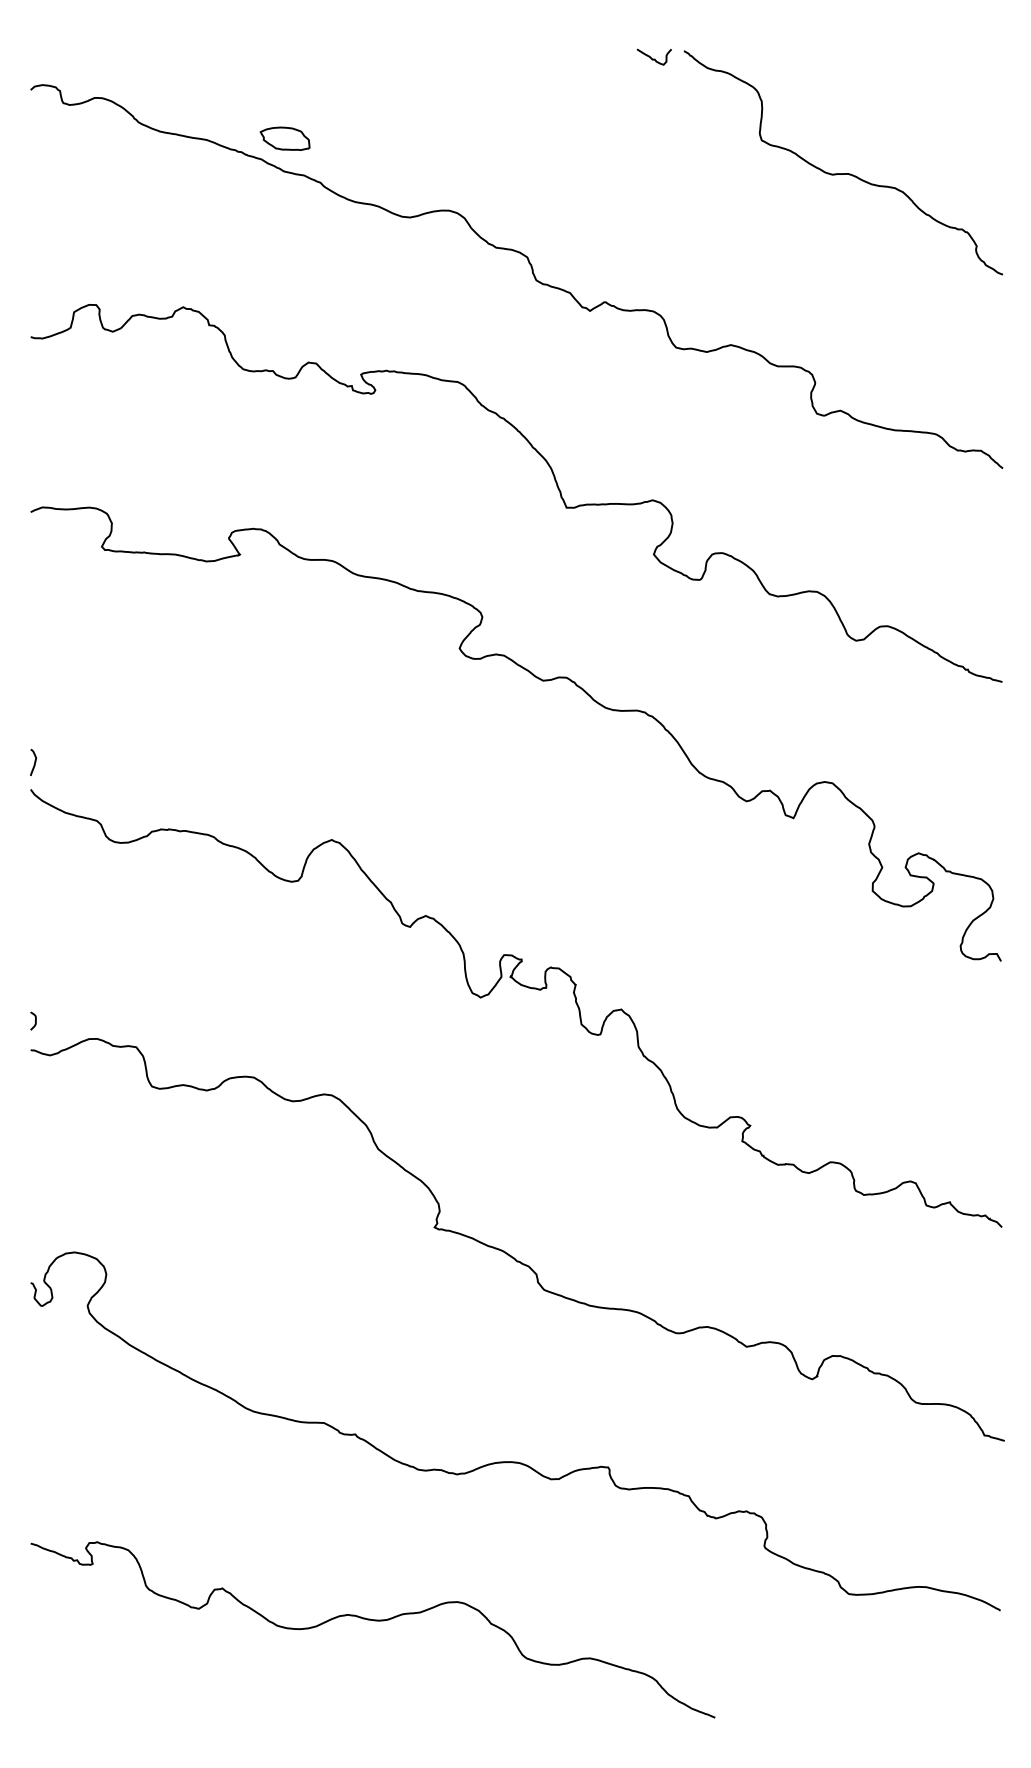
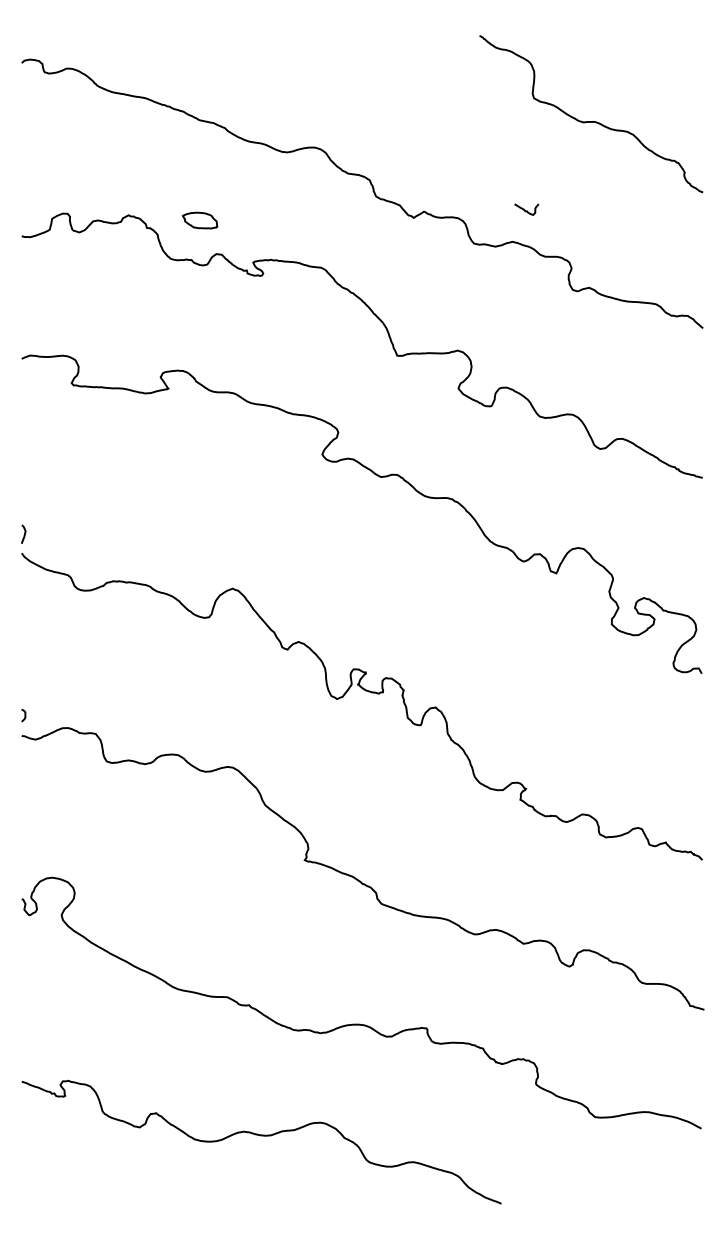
curve: (653, 58) -> (526, 210), moved
part: (284, 138) -> (199, 220), moved

